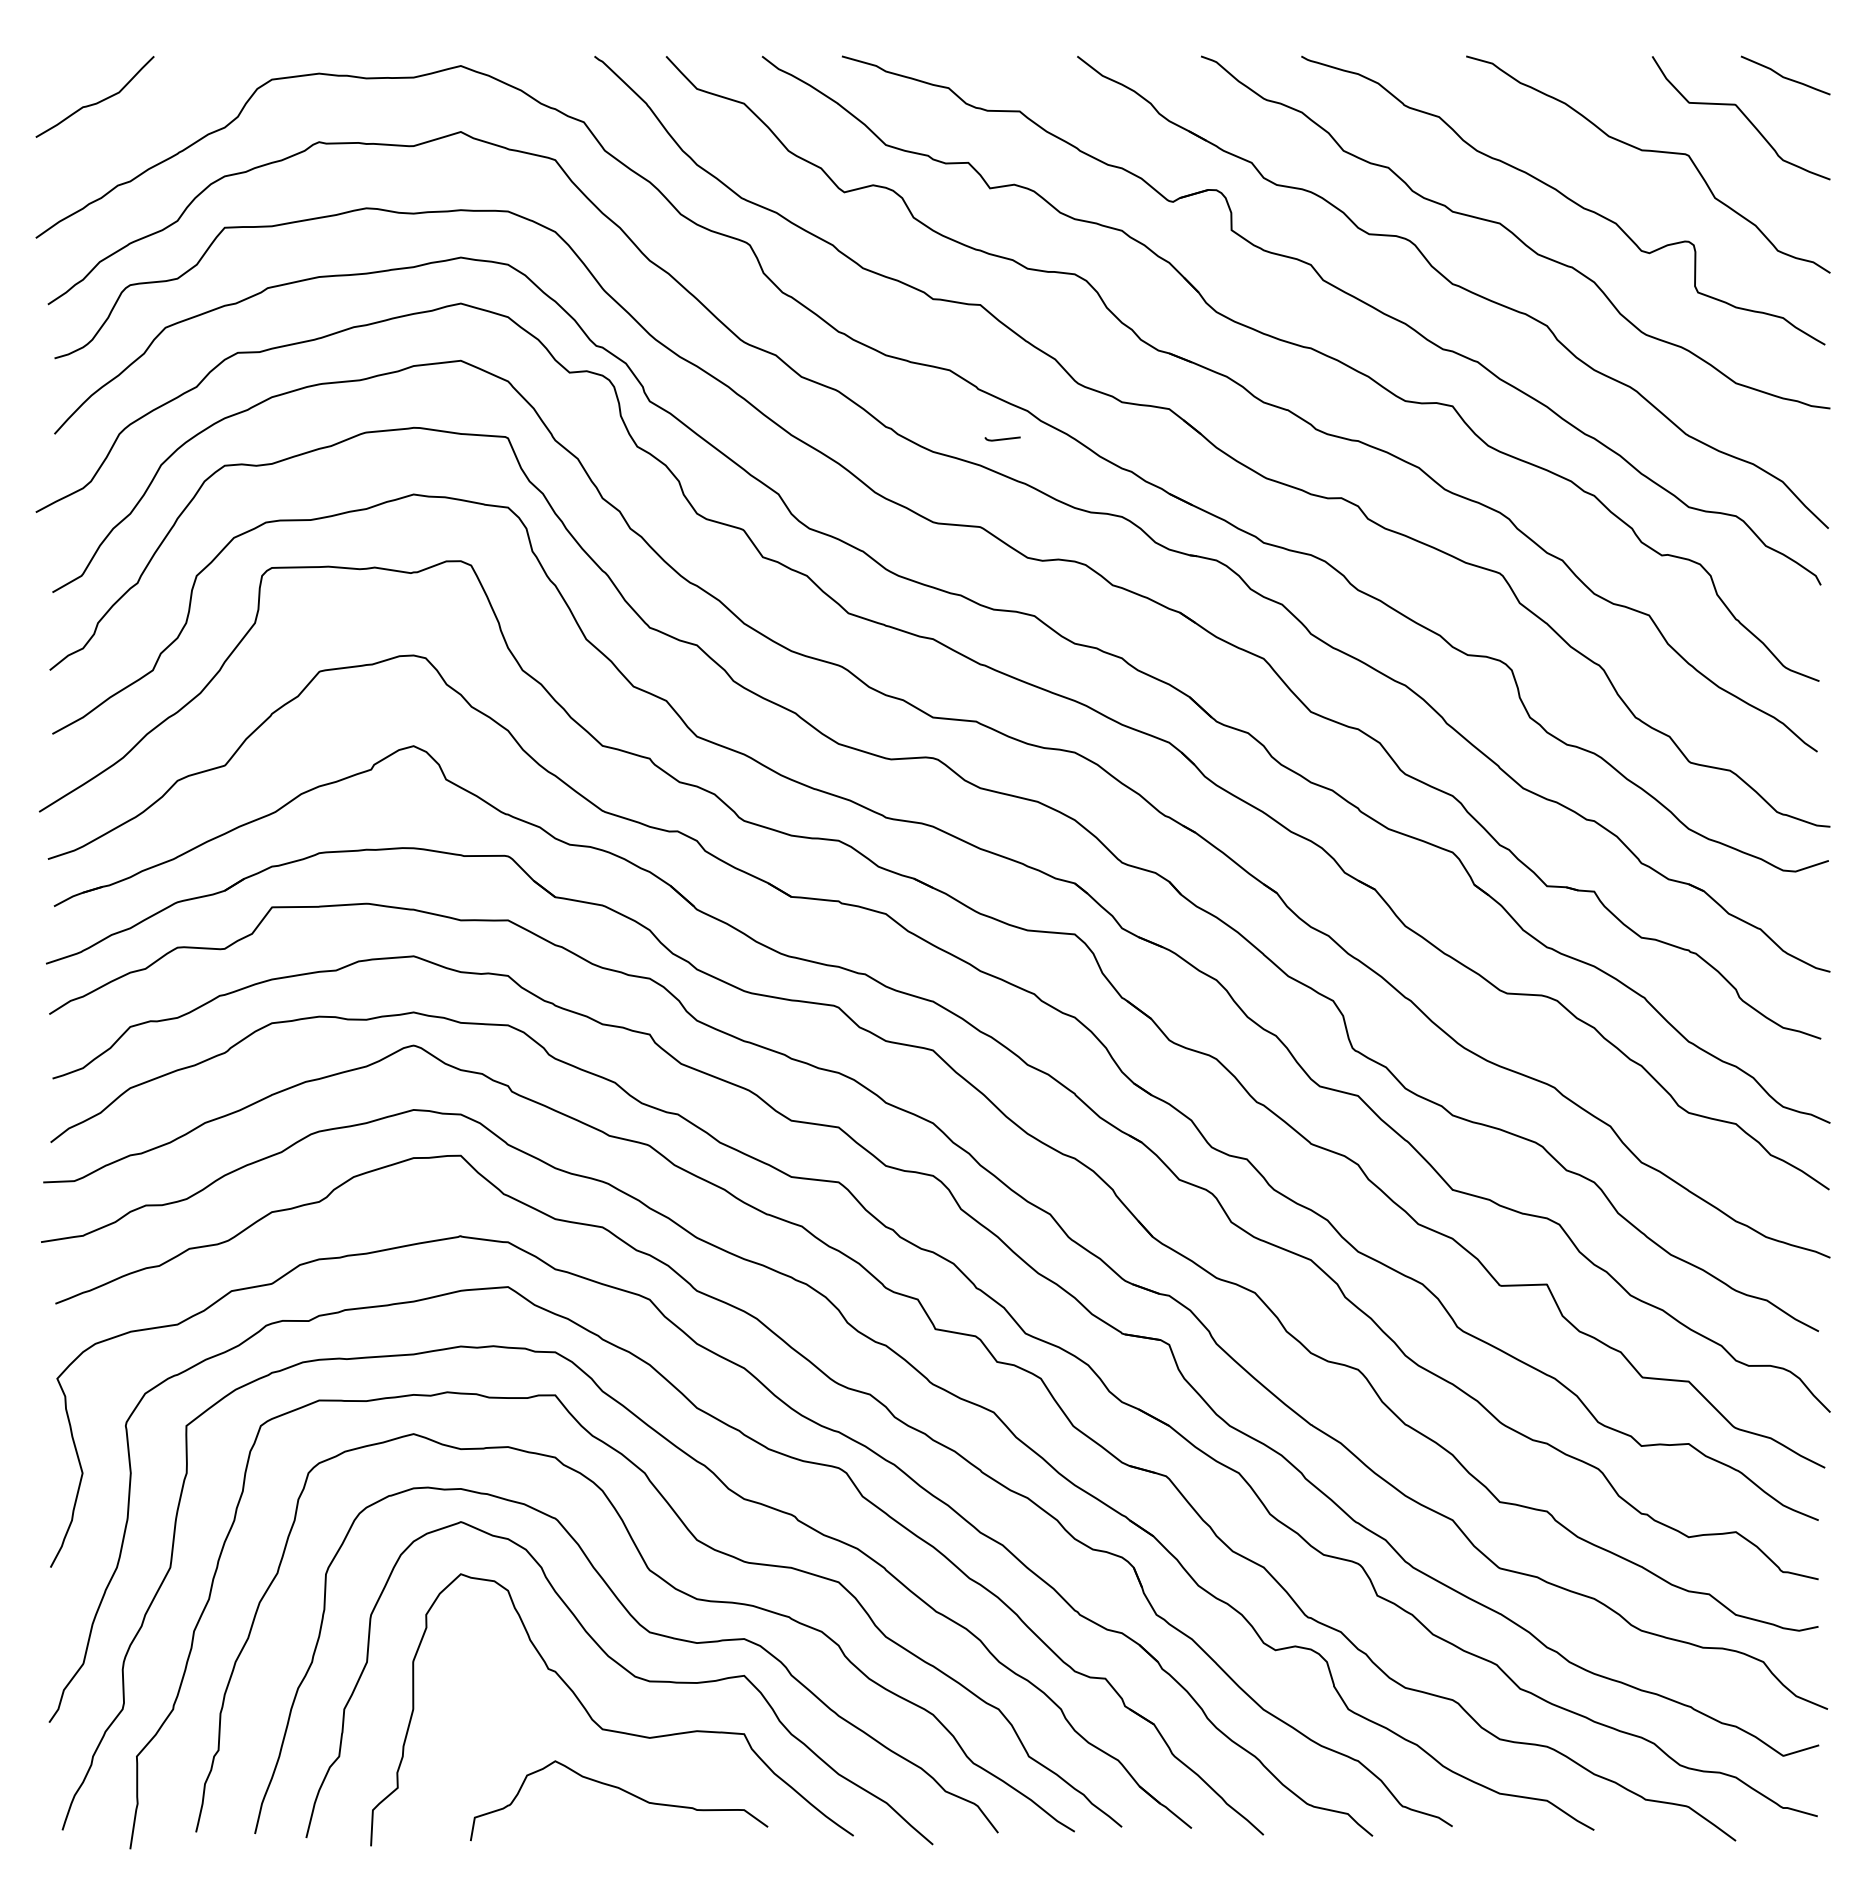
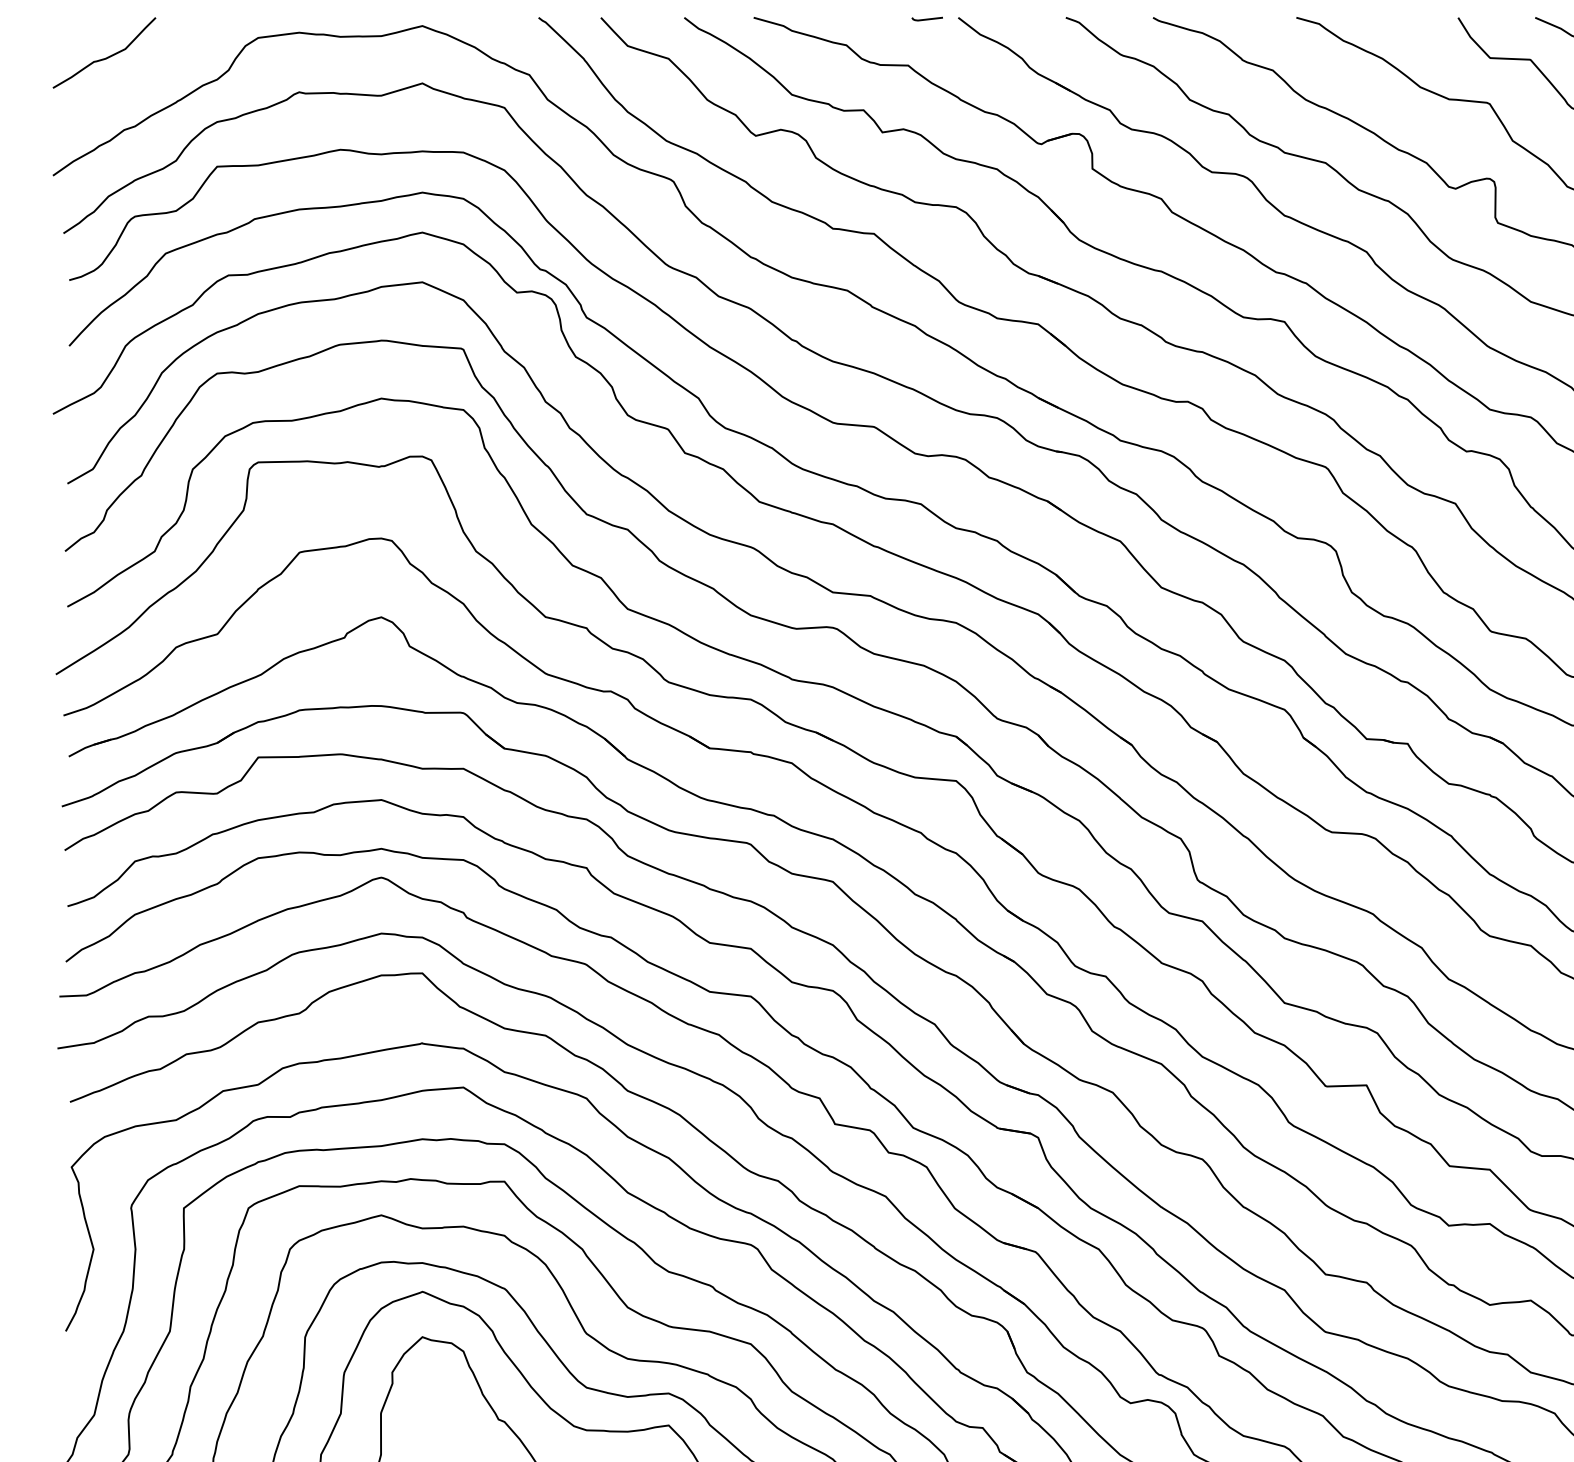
line: (1002, 438) -> (927, 18), moved

